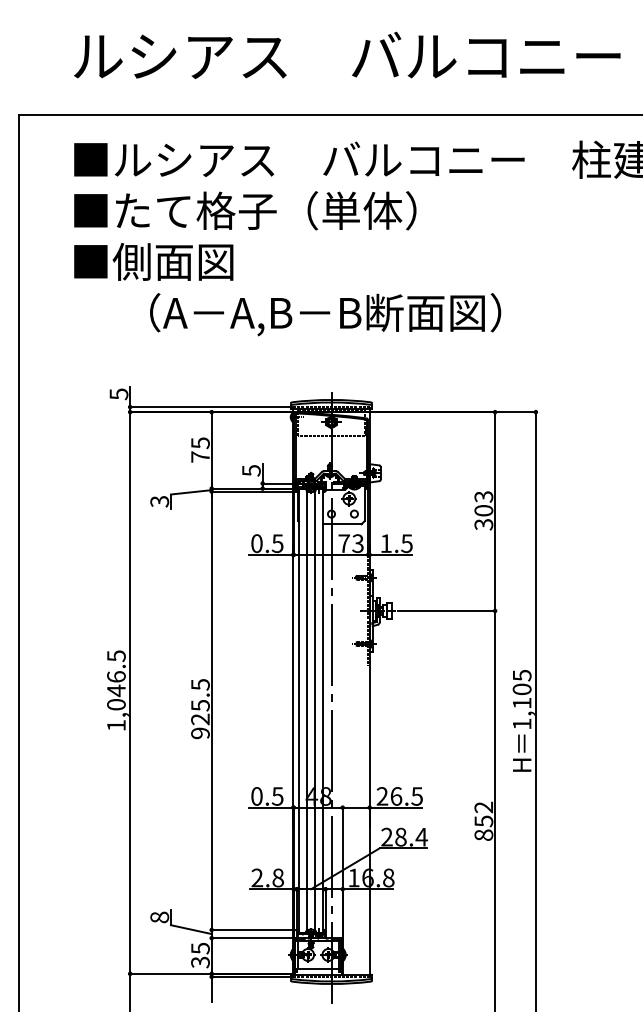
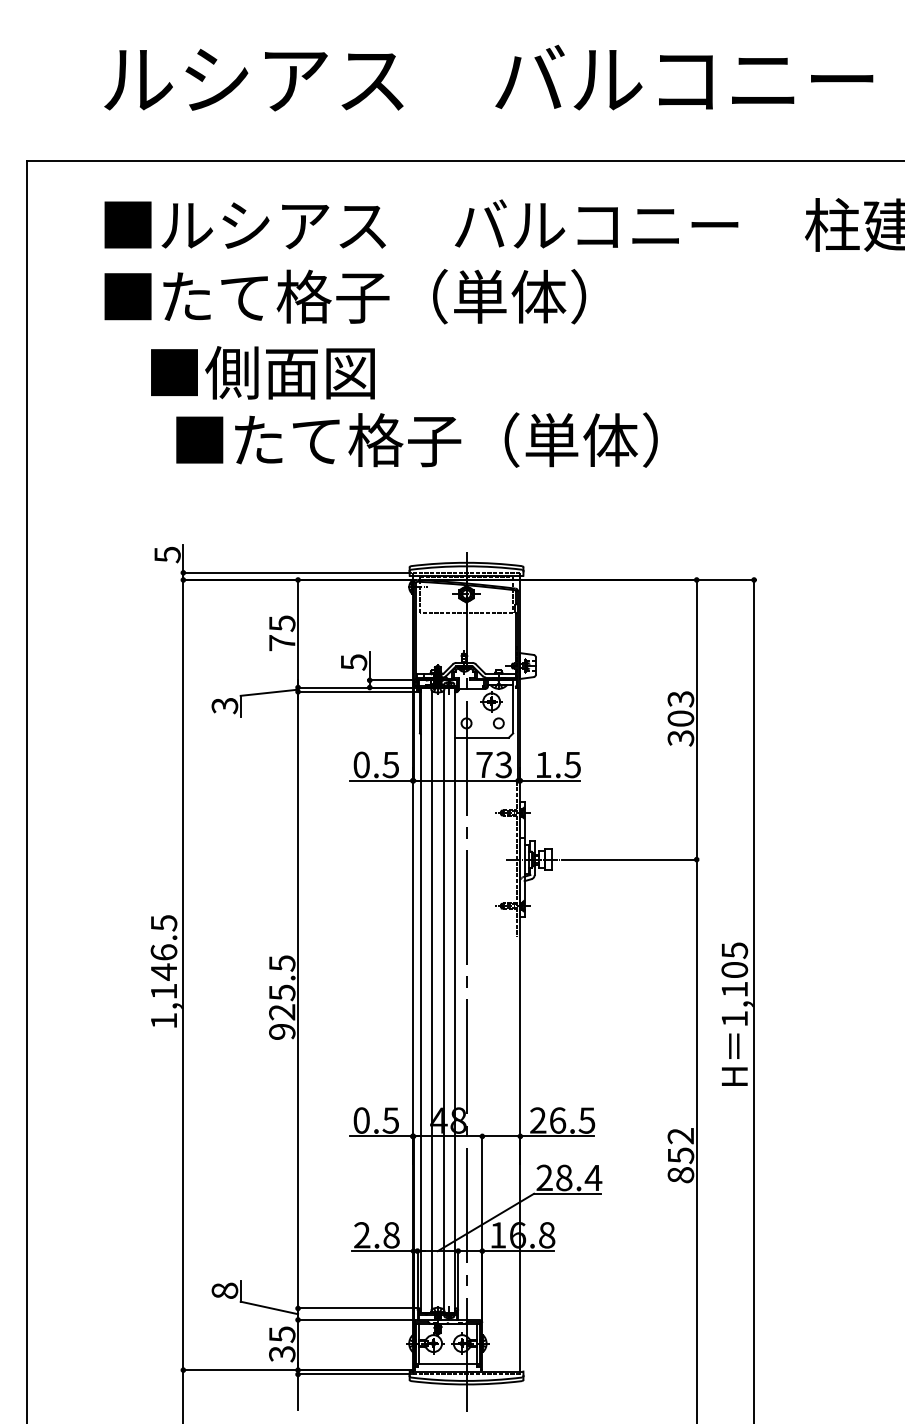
text: (153, 261) -> (262, 372), moved
text: (313, 314) -> (441, 442), （A－A,B－B断面図） -> ■たて格子（単体）
text: (116, 704) -> (164, 991), 1,046.5 -> 1,146.5

